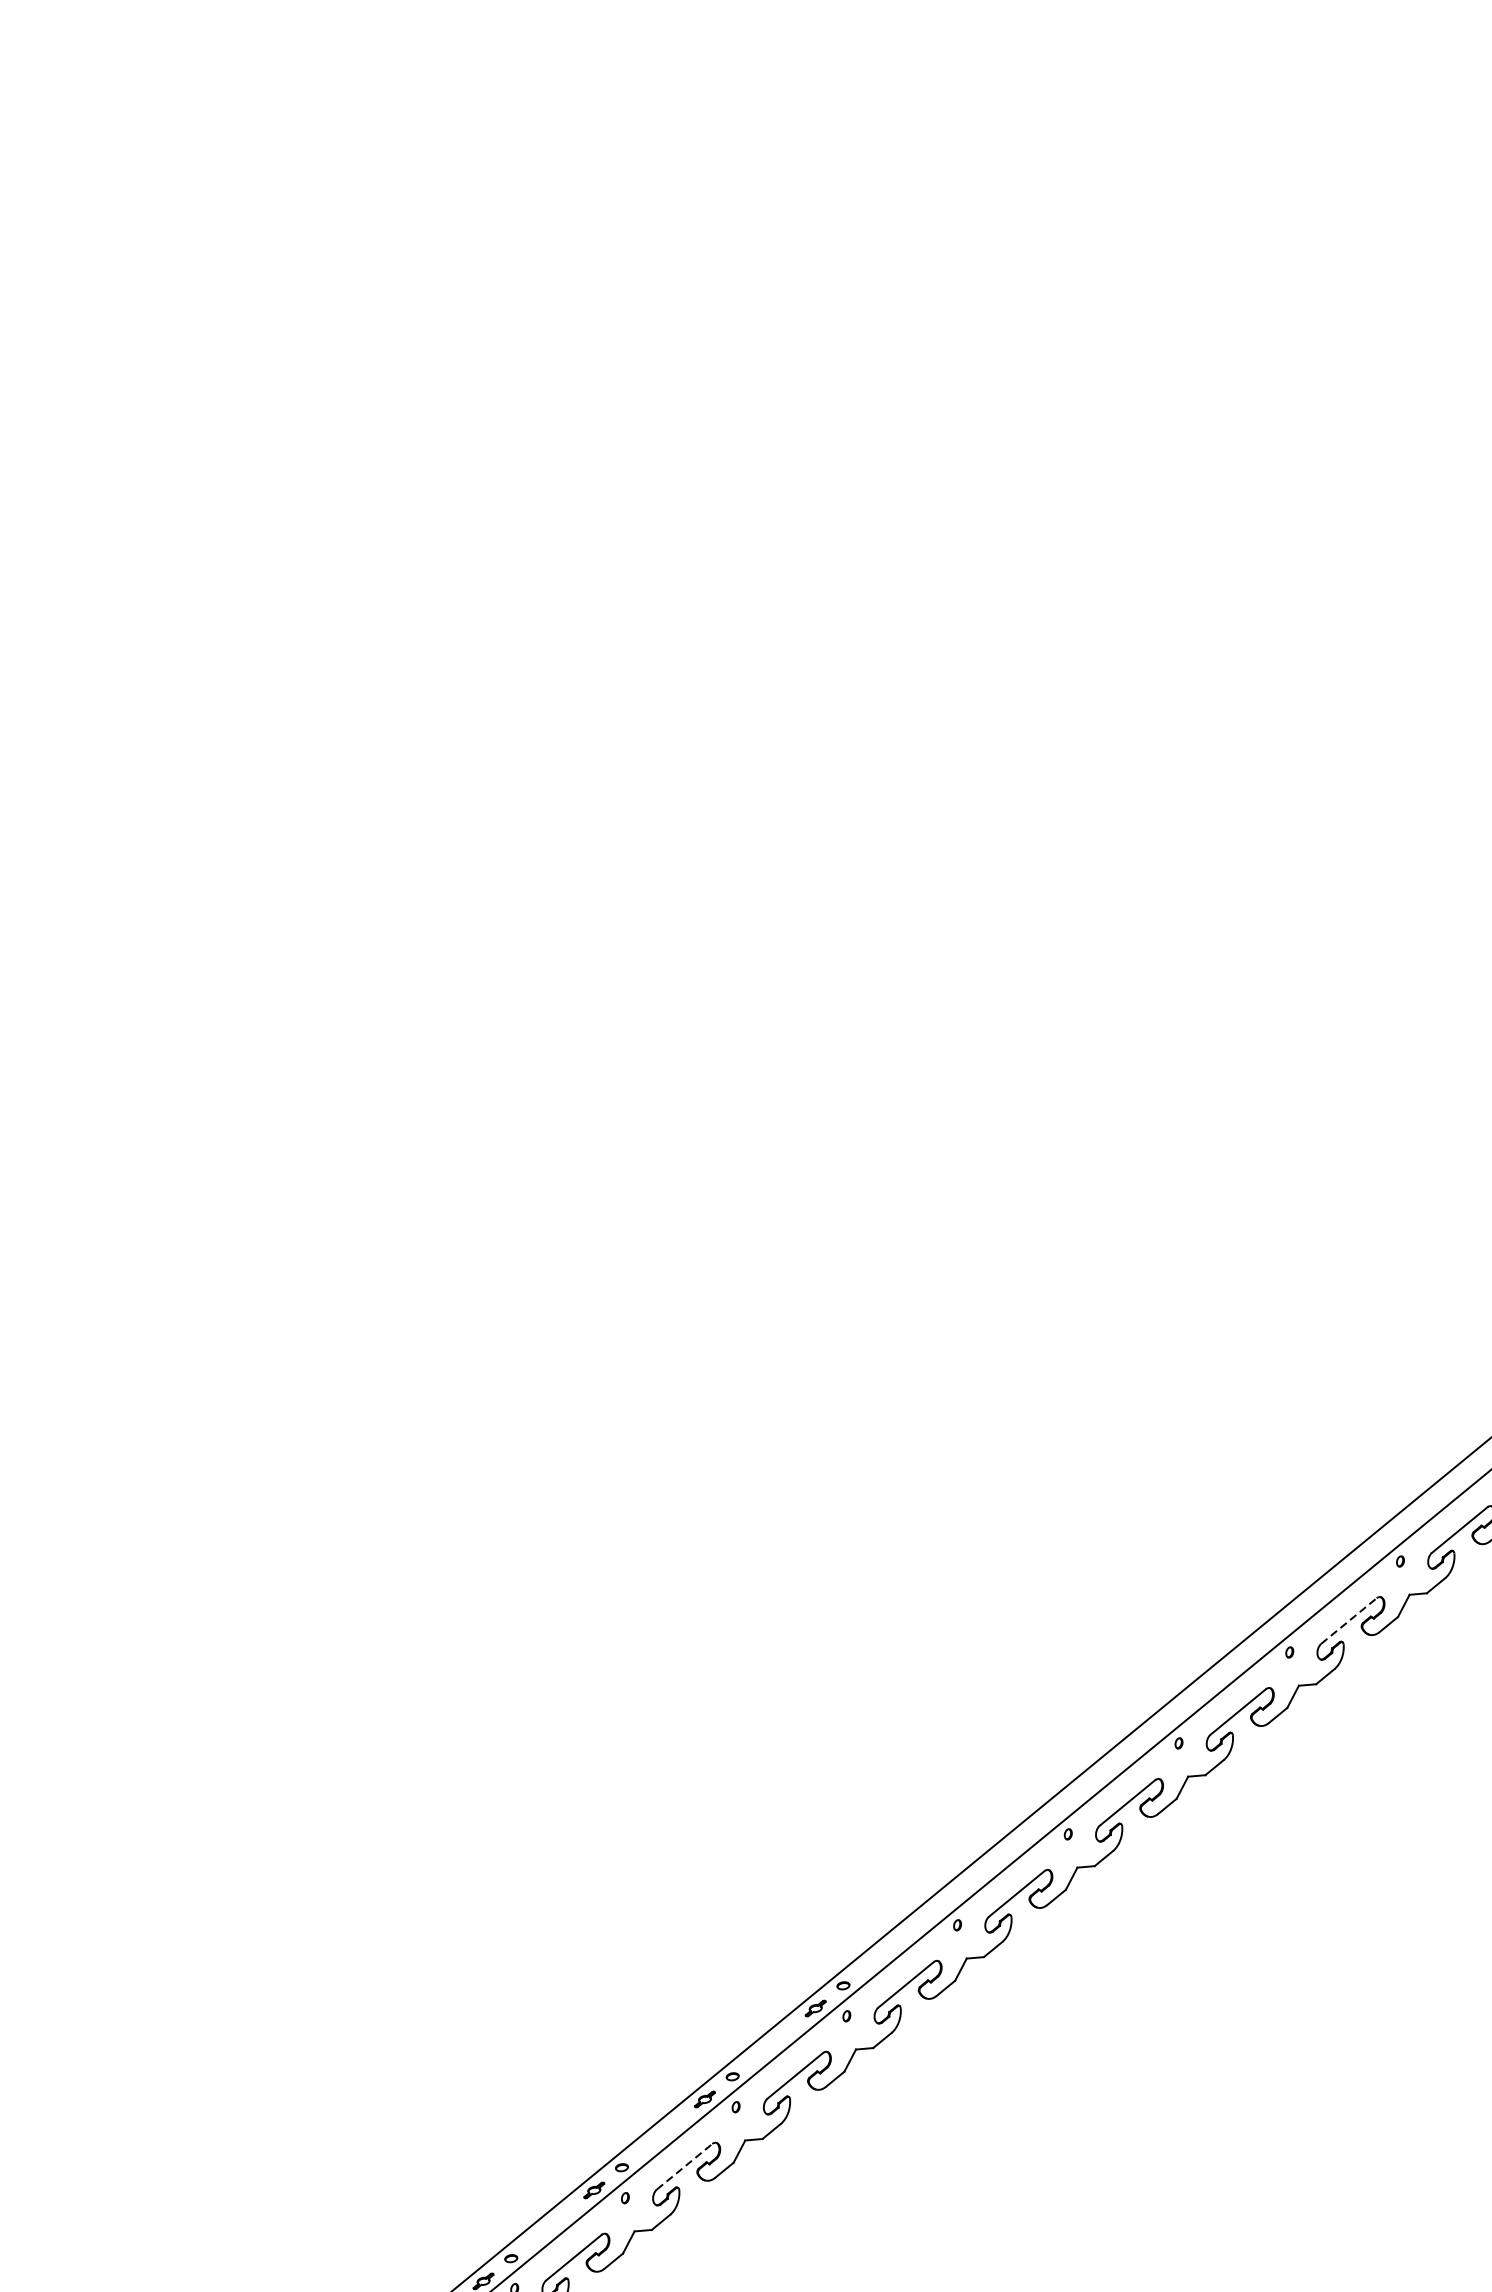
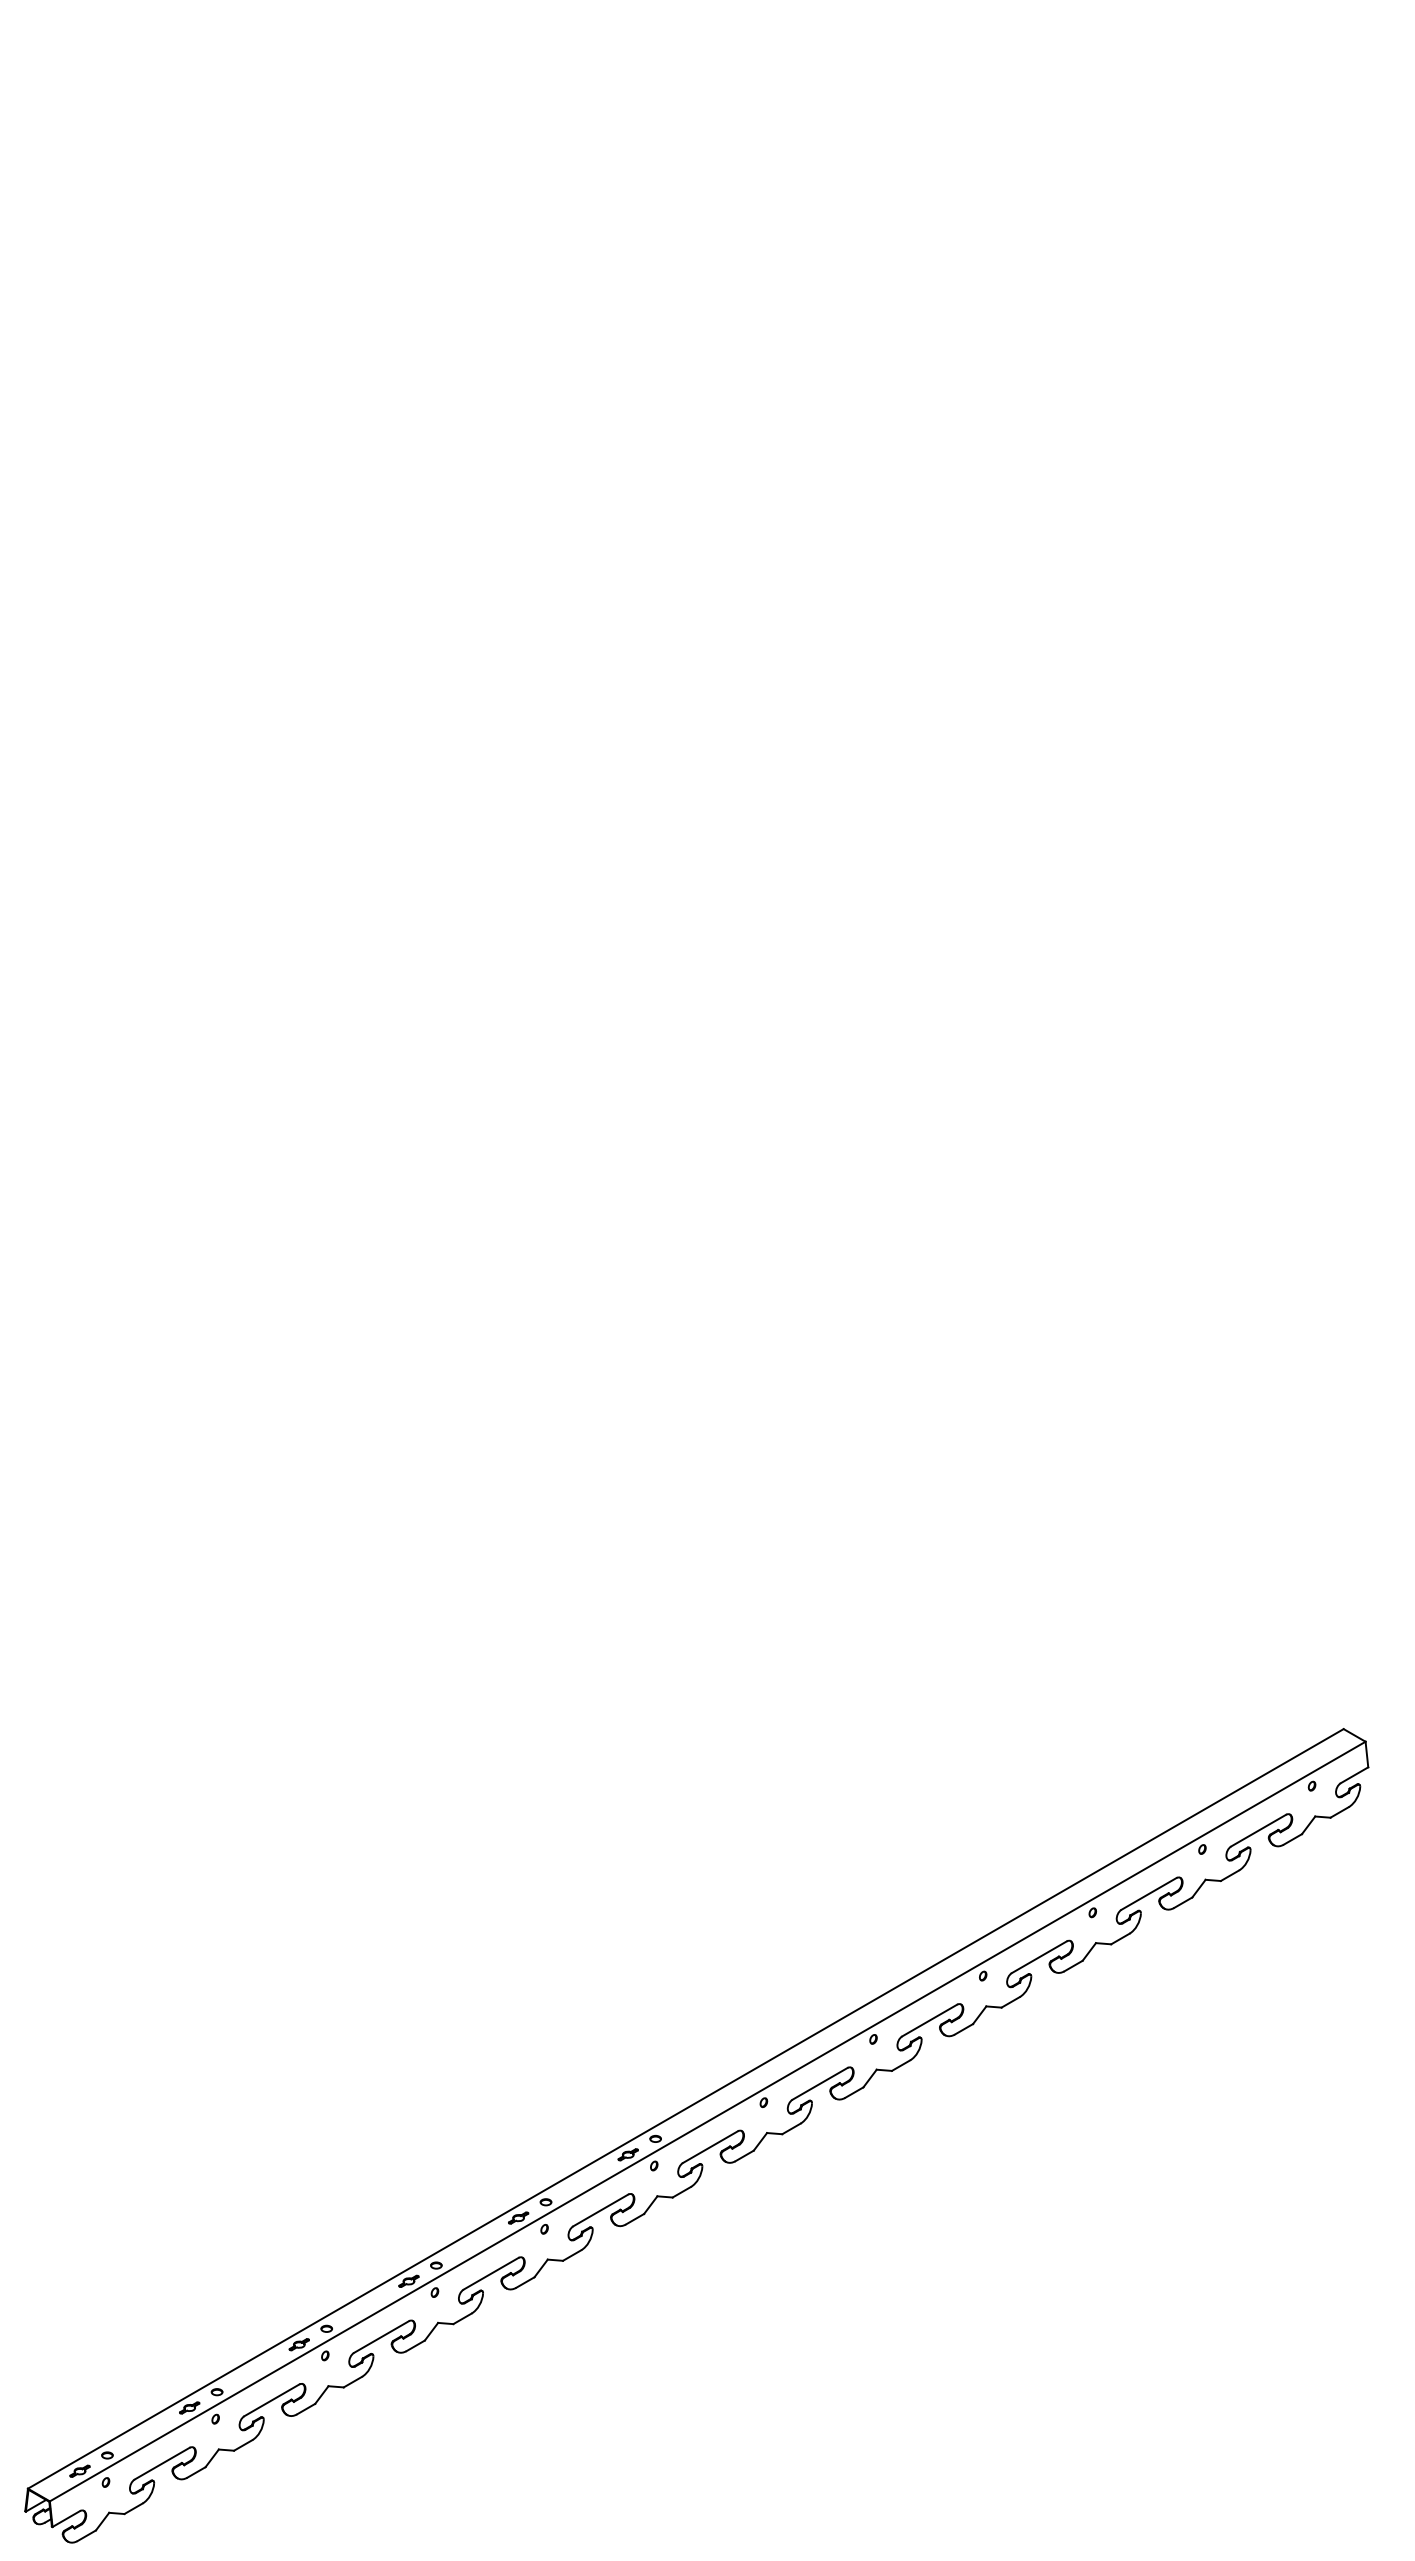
line: (1348, 1620) -> (1148, 1893), dashed -> solid
line: (685, 2166) -> (491, 2273), dashed -> solid

